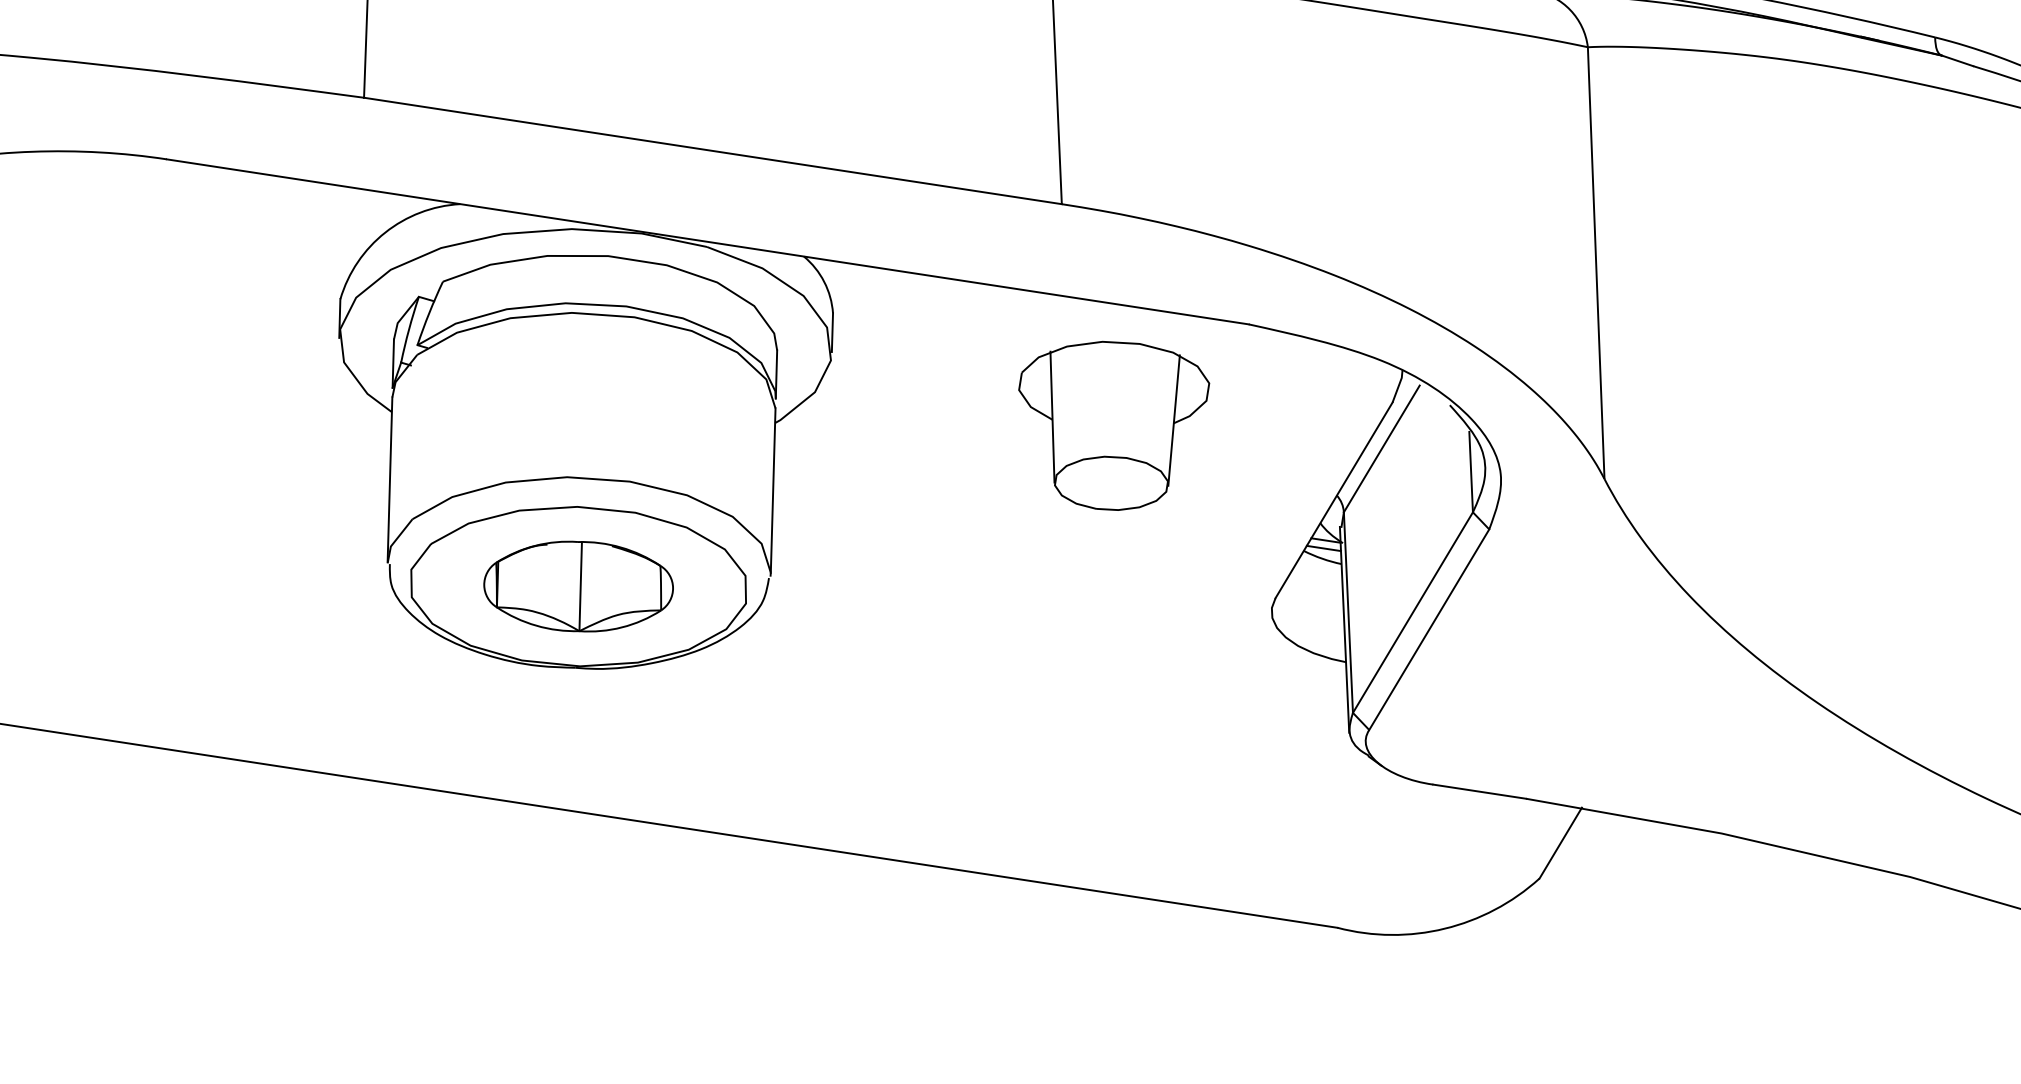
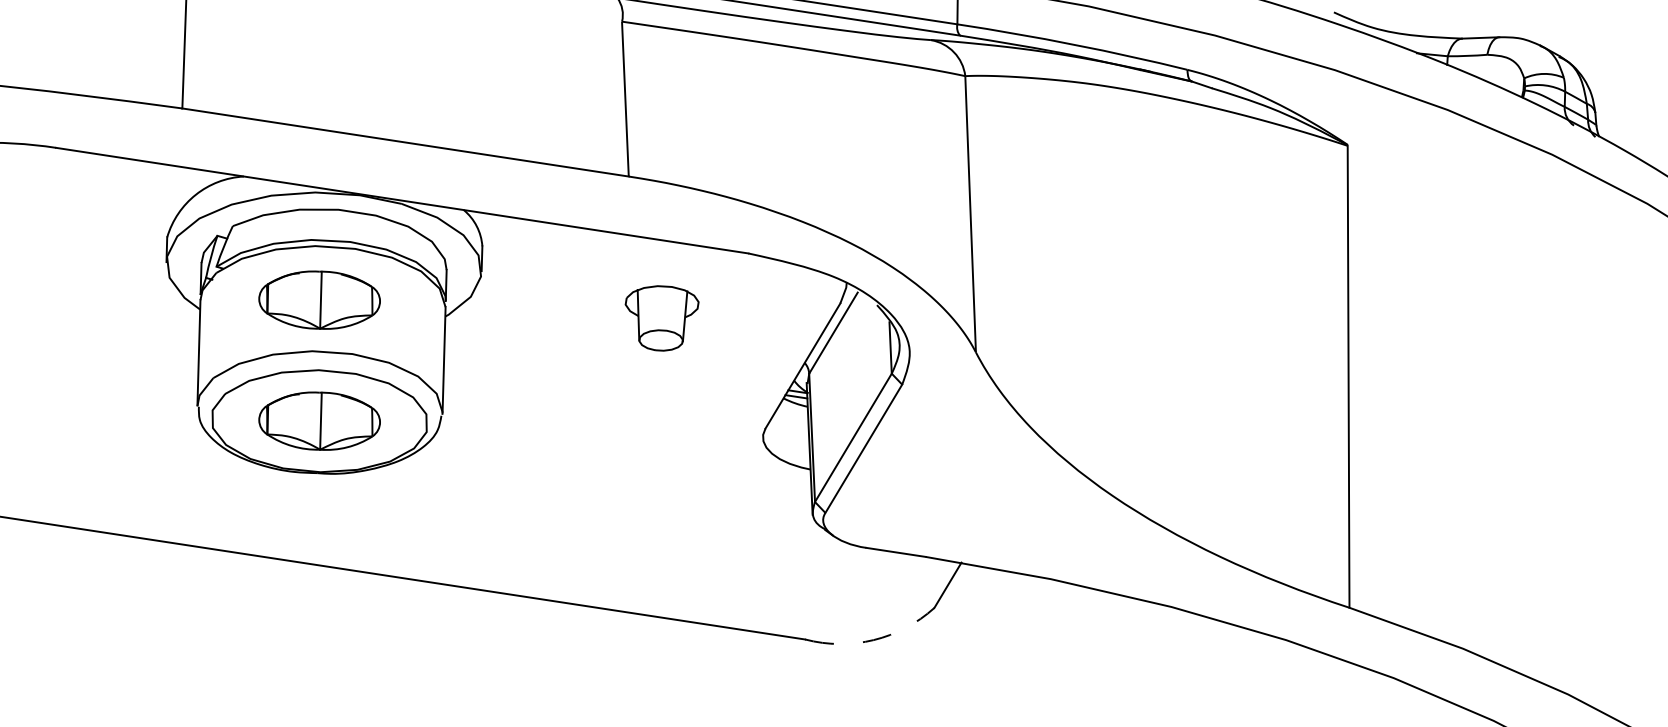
part: (578, 396) -> (319, 299), added
part: (1112, 426) -> (661, 318), size x0.6
arc: (1444, 929) -> (873, 640), solid -> dashed

